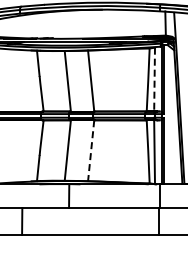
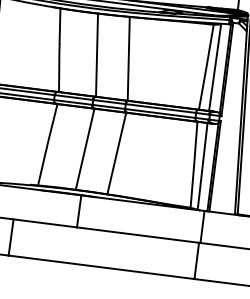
line: (154, 79) -> (214, 67), dashed -> solid
line: (91, 150) -> (117, 153), dashed -> solid

